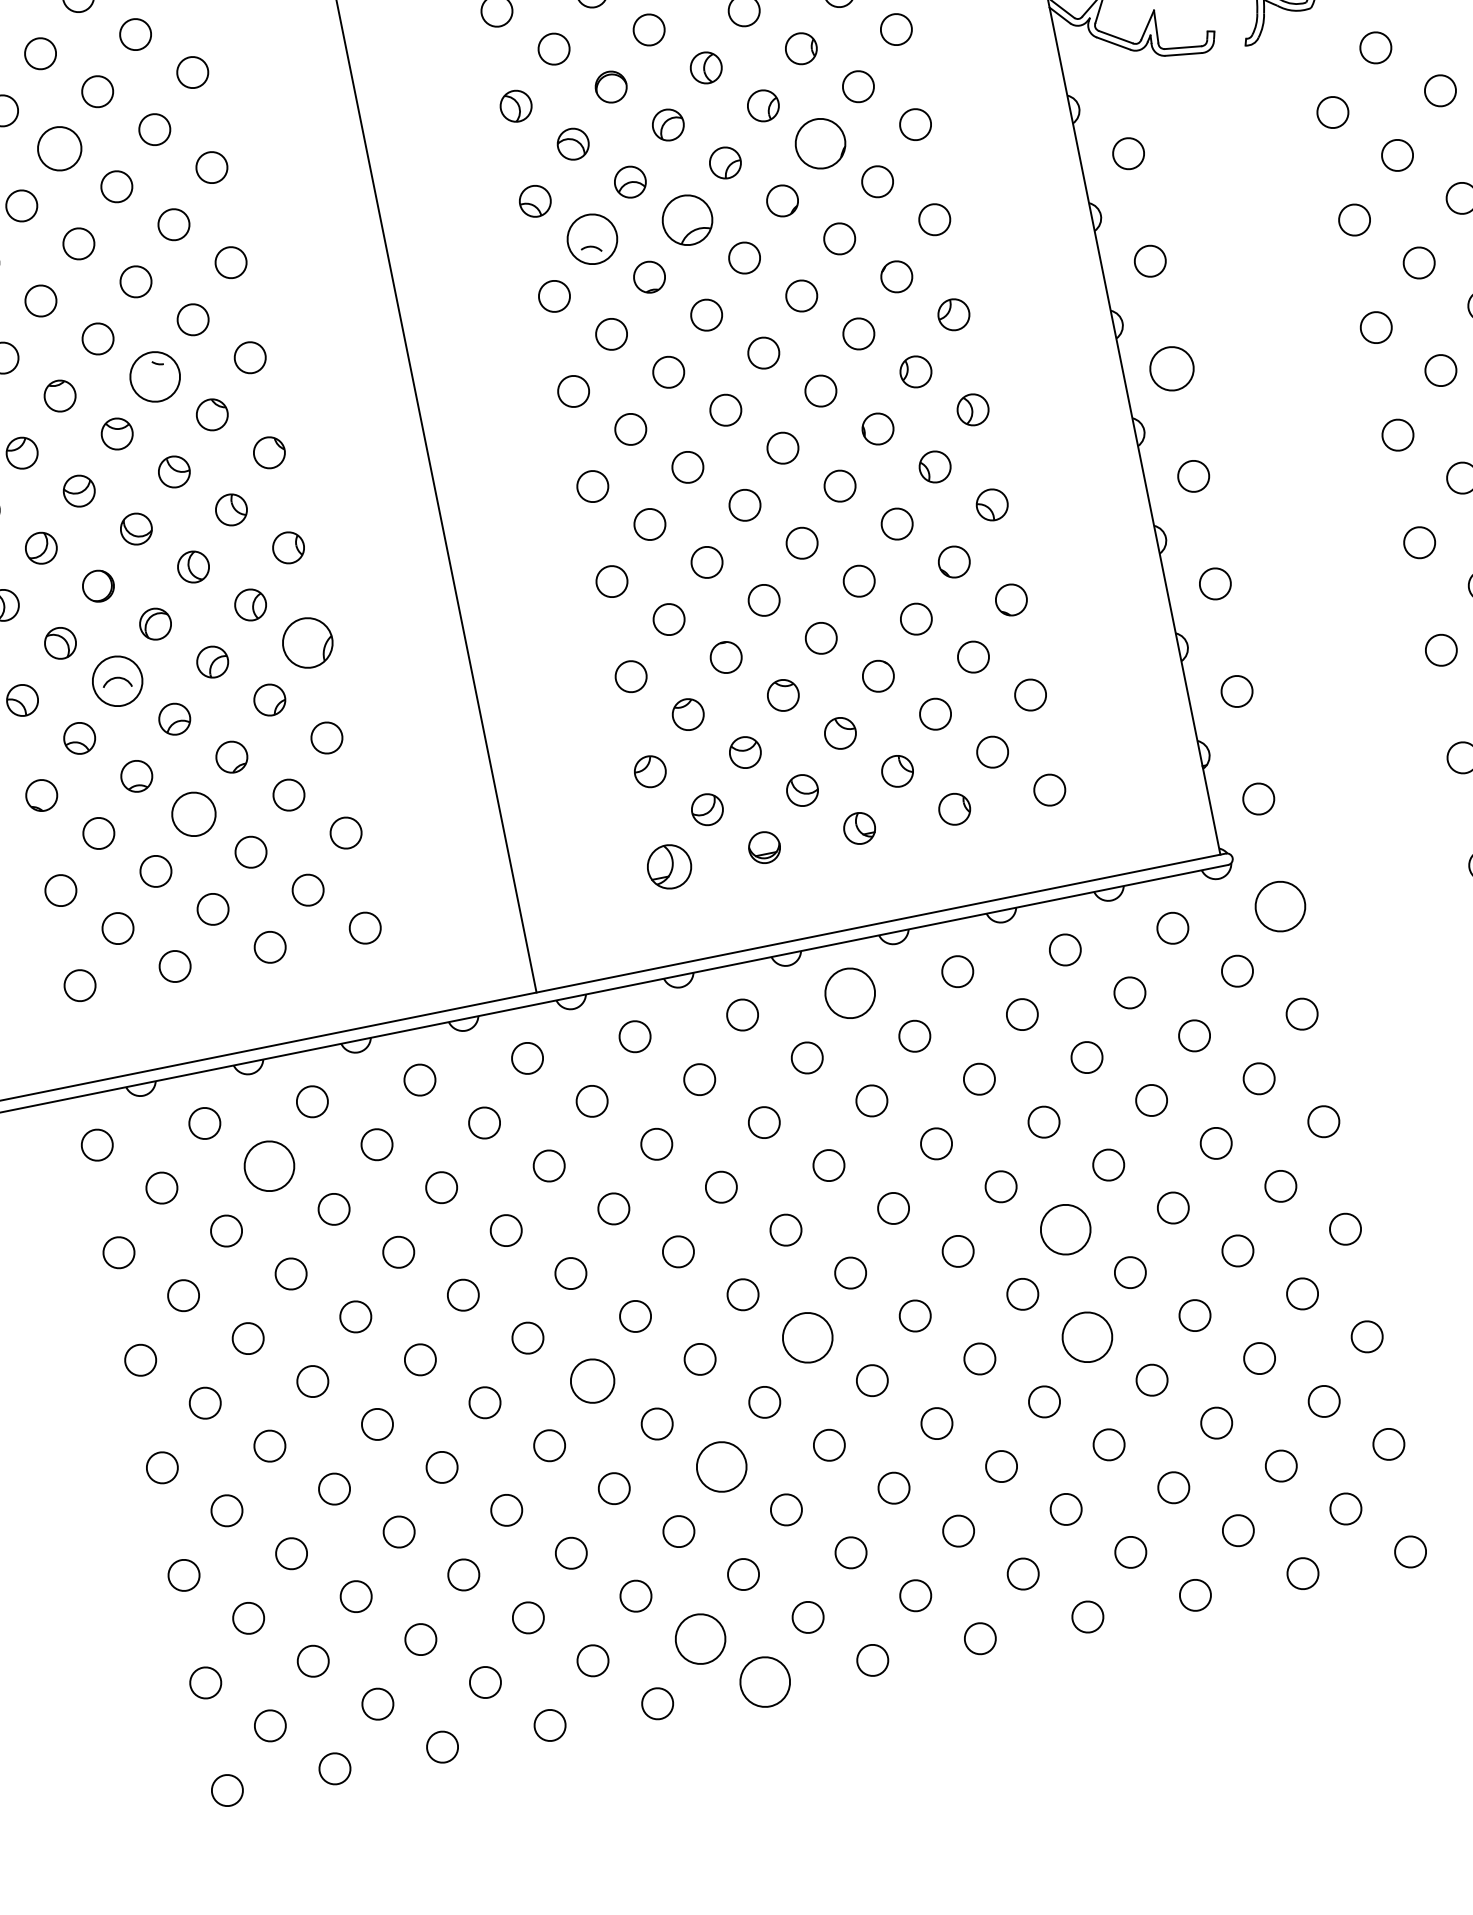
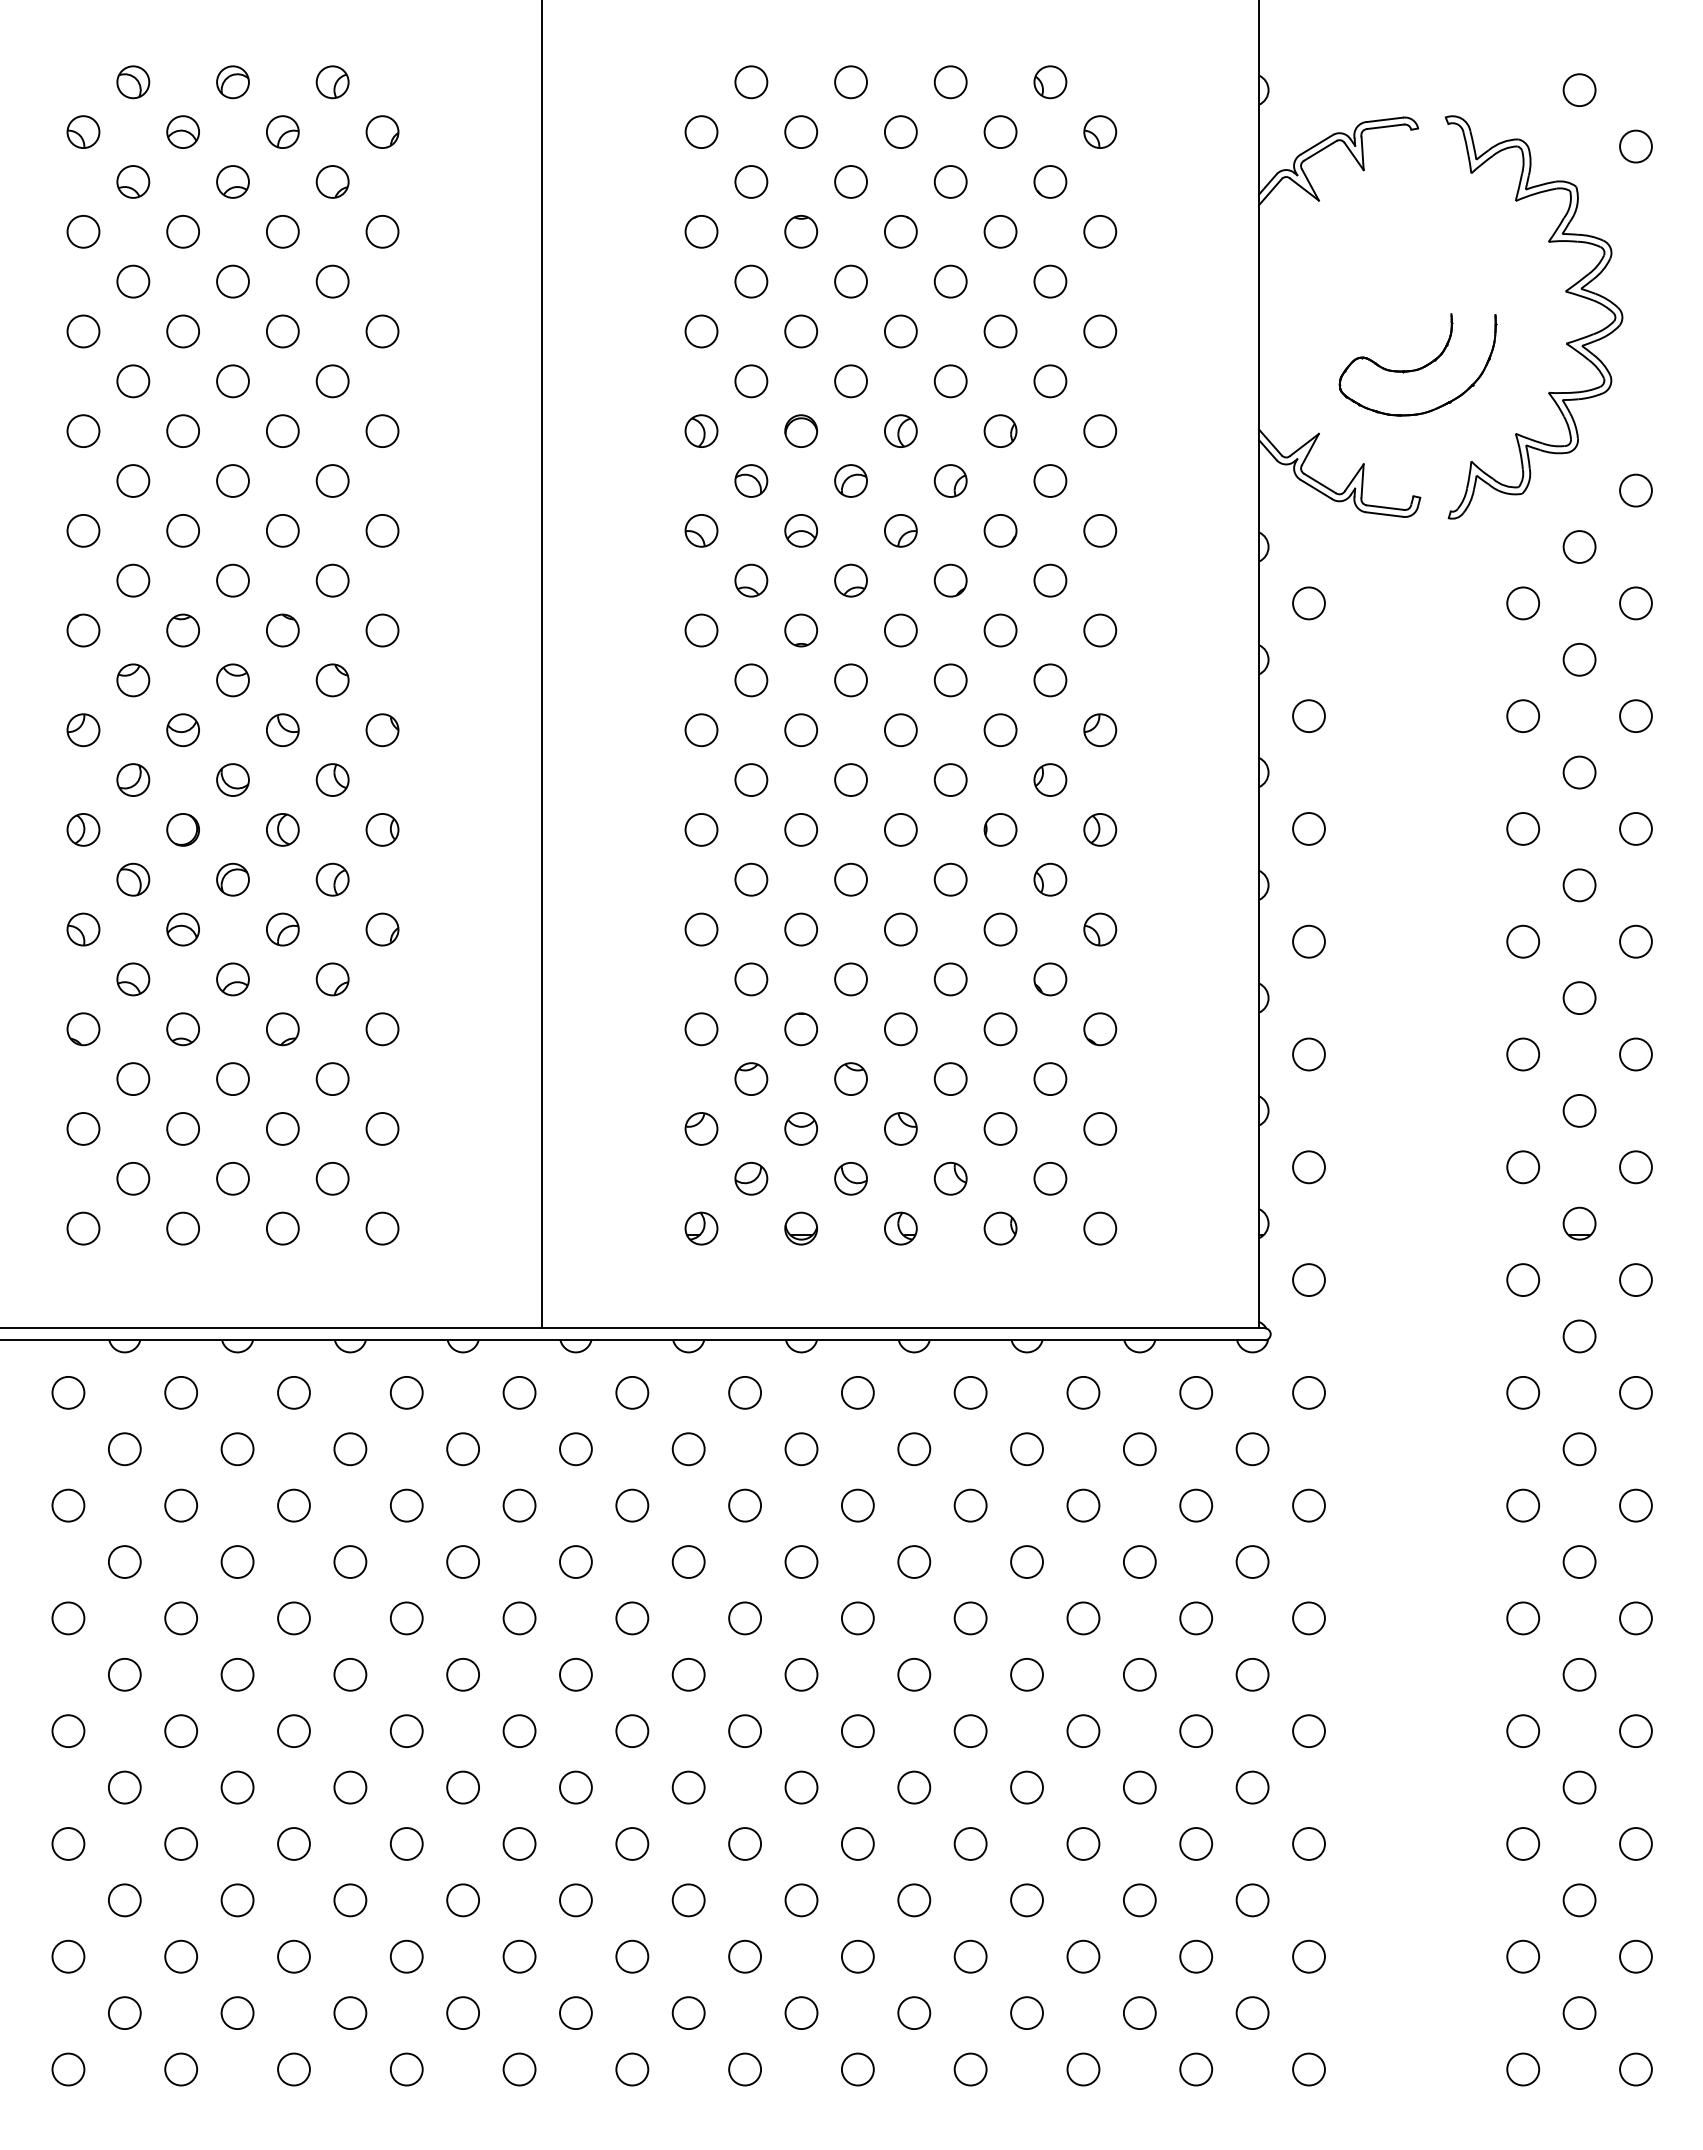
part: (820, 143) -> (1000, 530), size x0.62
circle: (59, 149) -> (232, 381), size x0.71
part: (686, 220) -> (850, 580), size x0.62
circle: (592, 239) -> (751, 580), size x0.62
circle: (1171, 368) -> (1308, 828), size x0.71
circle: (154, 376) -> (282, 630), size x0.62
part: (307, 642) -> (382, 929), size x0.62
circle: (117, 681) -> (183, 929), size x0.62
circle: (193, 813) -> (232, 1078), size x0.71
part: (669, 866) -> (701, 1228), size x0.71
circle: (1279, 906) -> (1308, 1392), size x0.62
circle: (849, 993) -> (857, 1392), size x0.62
circle: (269, 1166) -> (237, 1449), size x0.62
circle: (1065, 1229) -> (1026, 1674), size x0.62
circle: (806, 1337) -> (744, 1730), size x0.62
circle: (1086, 1337) -> (1026, 1787), size x0.62
circle: (592, 1380) -> (519, 1730), size x0.71
circle: (721, 1466) -> (632, 1843), size x0.62
circle: (700, 1639) -> (575, 2013), size x0.62
circle: (765, 1682) -> (632, 2069), size x0.62

